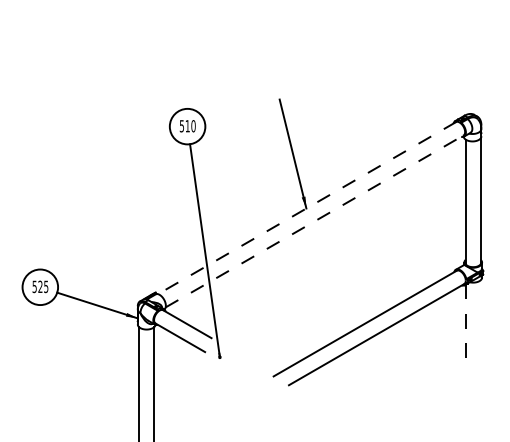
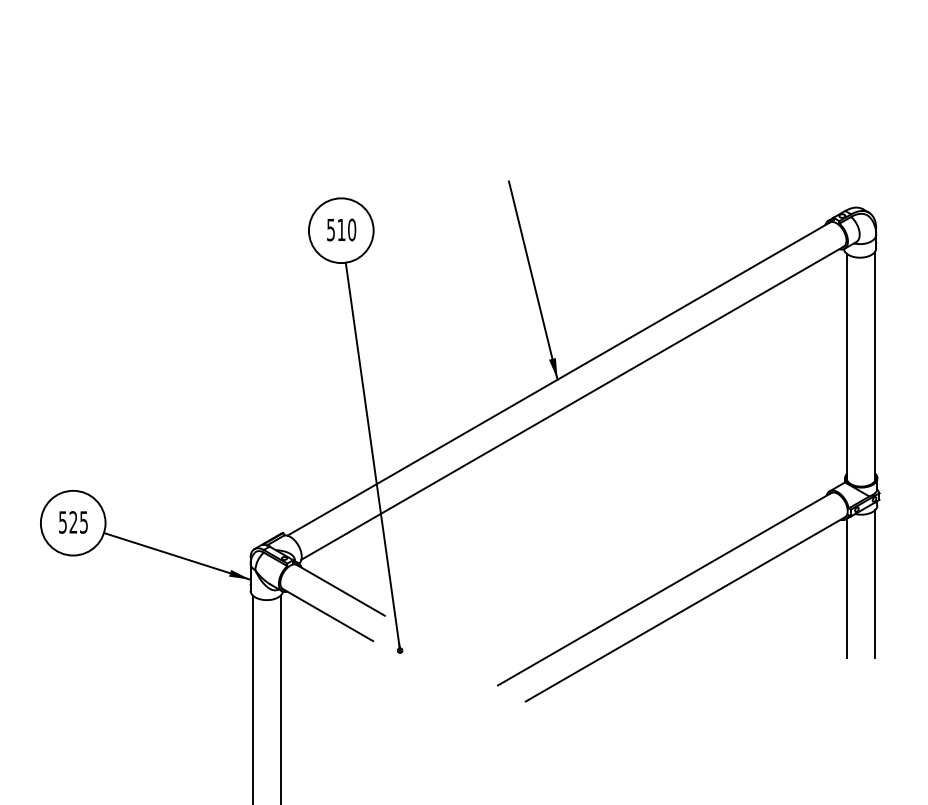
line: (306, 208) -> (557, 379), dashed -> solid
line: (315, 221) -> (574, 403), dashed -> solid
line: (480, 320) -> (874, 583), added
line: (465, 323) -> (847, 589), dashed -> solid

